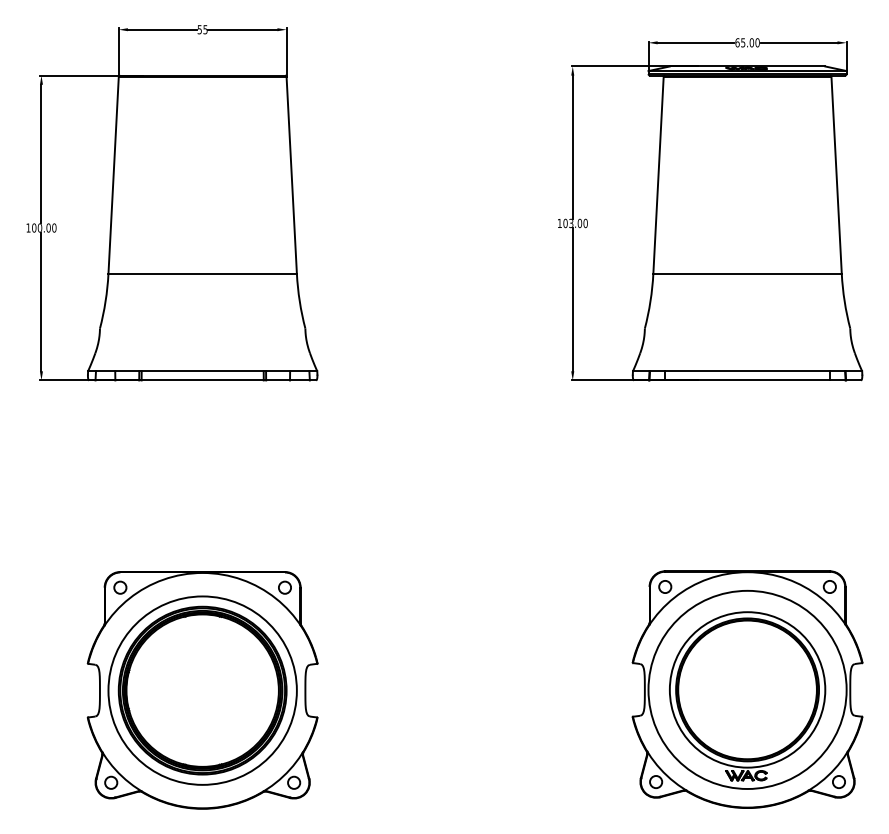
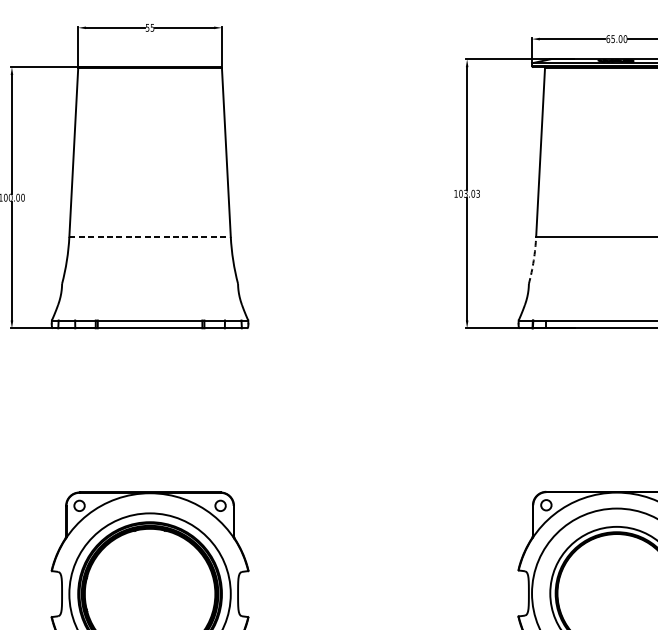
text: (585, 223) -> (478, 193), 103.00 -> 103.03
line: (203, 273) -> (150, 236), solid -> dashed
arc: (650, 301) -> (533, 260), solid -> dashed

